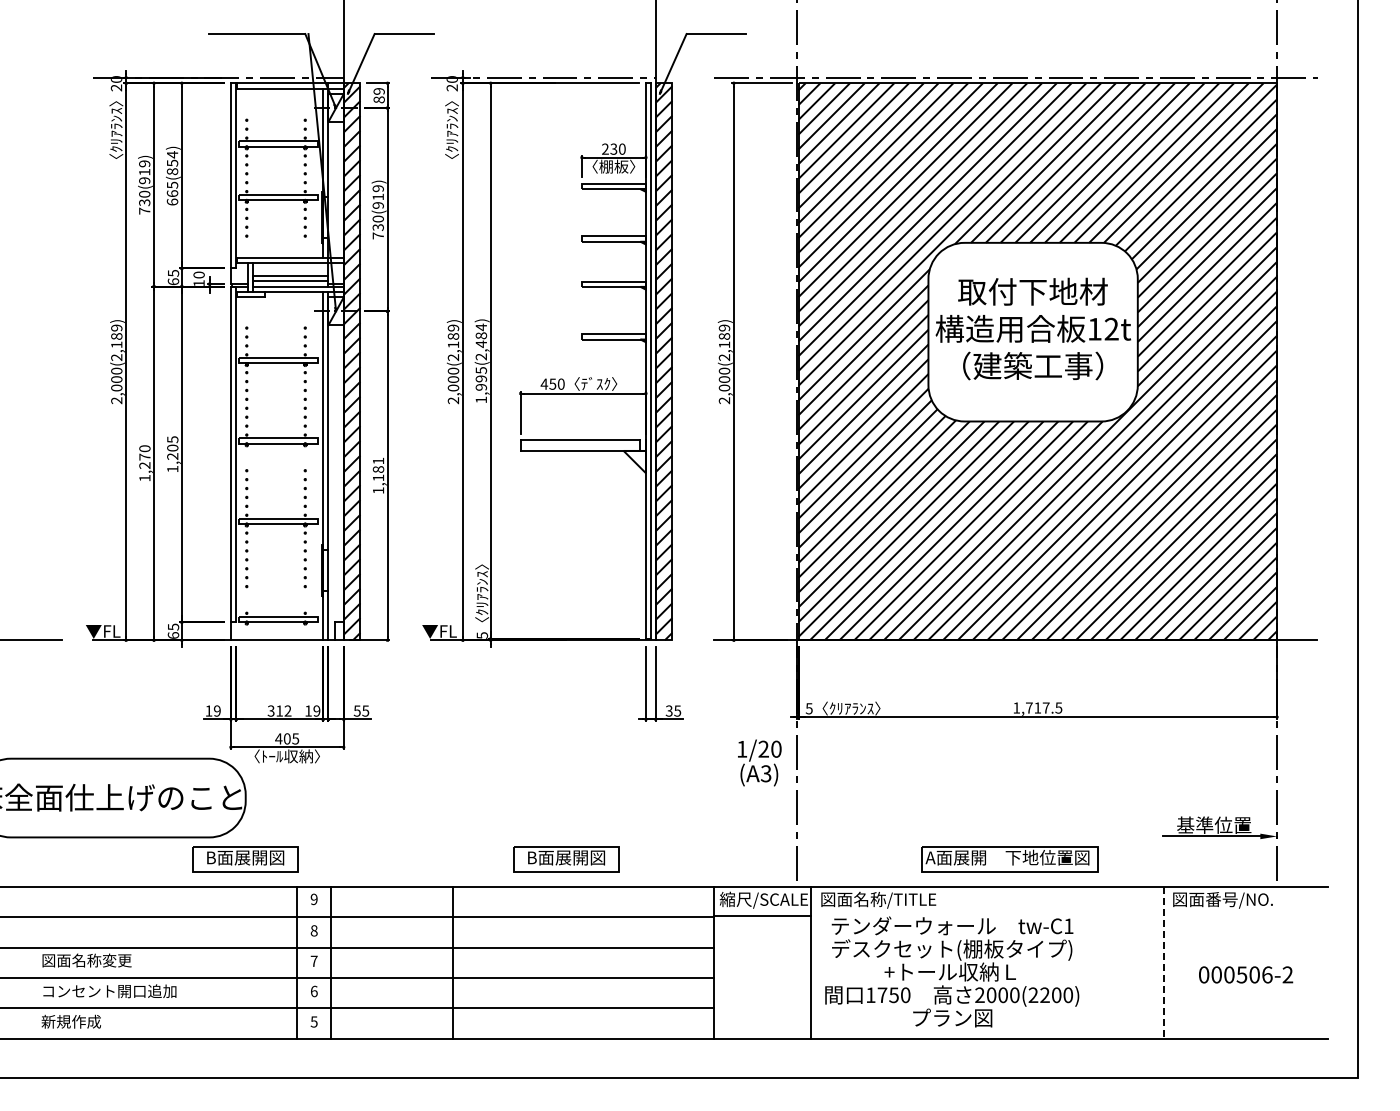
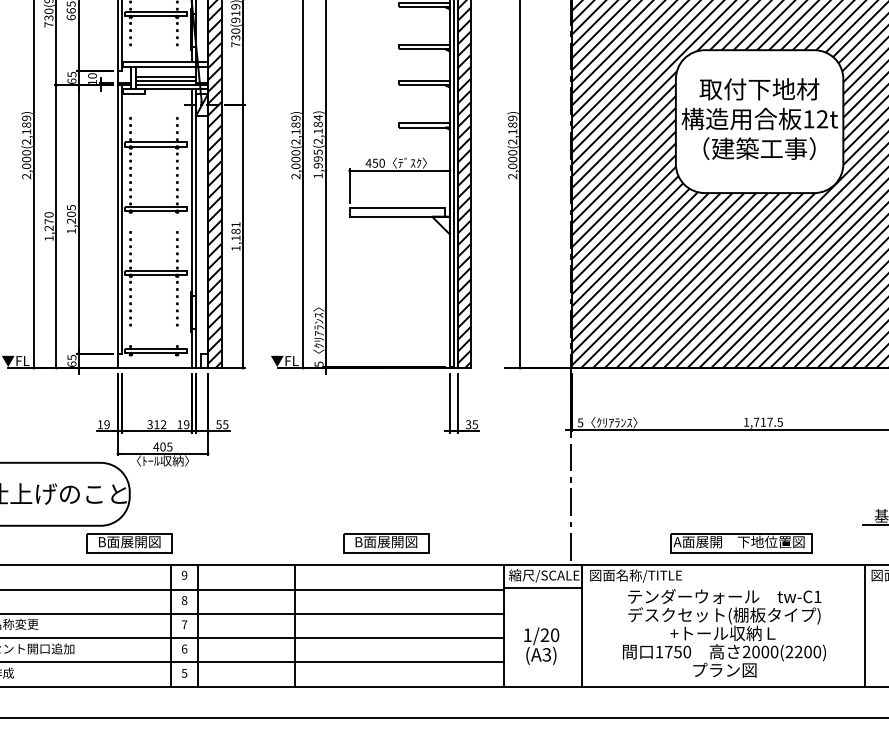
text: (480, 344) -> (317, 131), 1,995(2,484) -> 1,995(2,184)
text: (759, 762) -> (541, 645), moved
line: (1164, 962) -> (864, 625), dashed -> solid
text: (952, 971) -> (724, 633), moved

